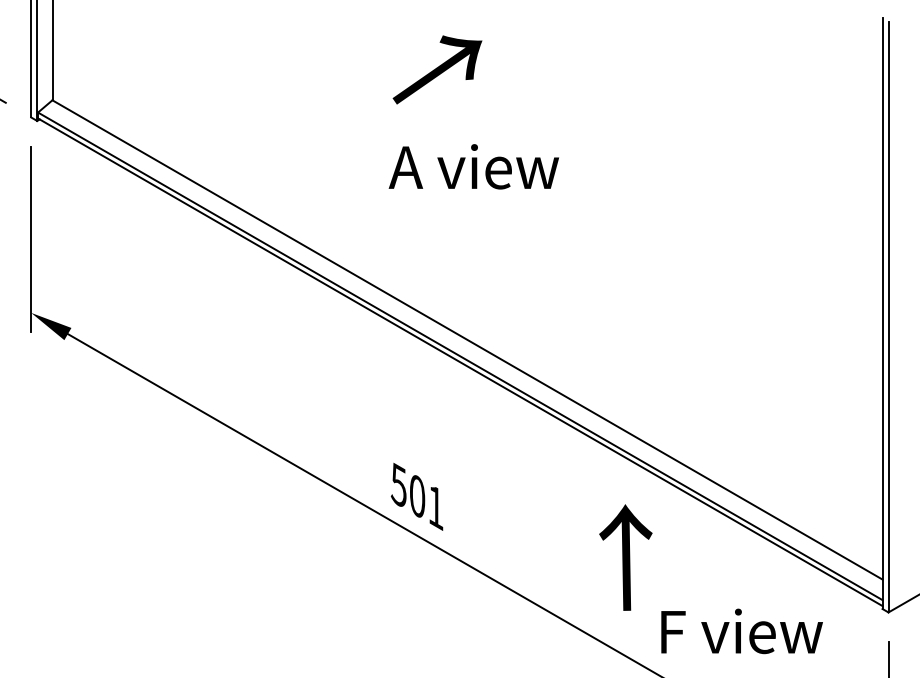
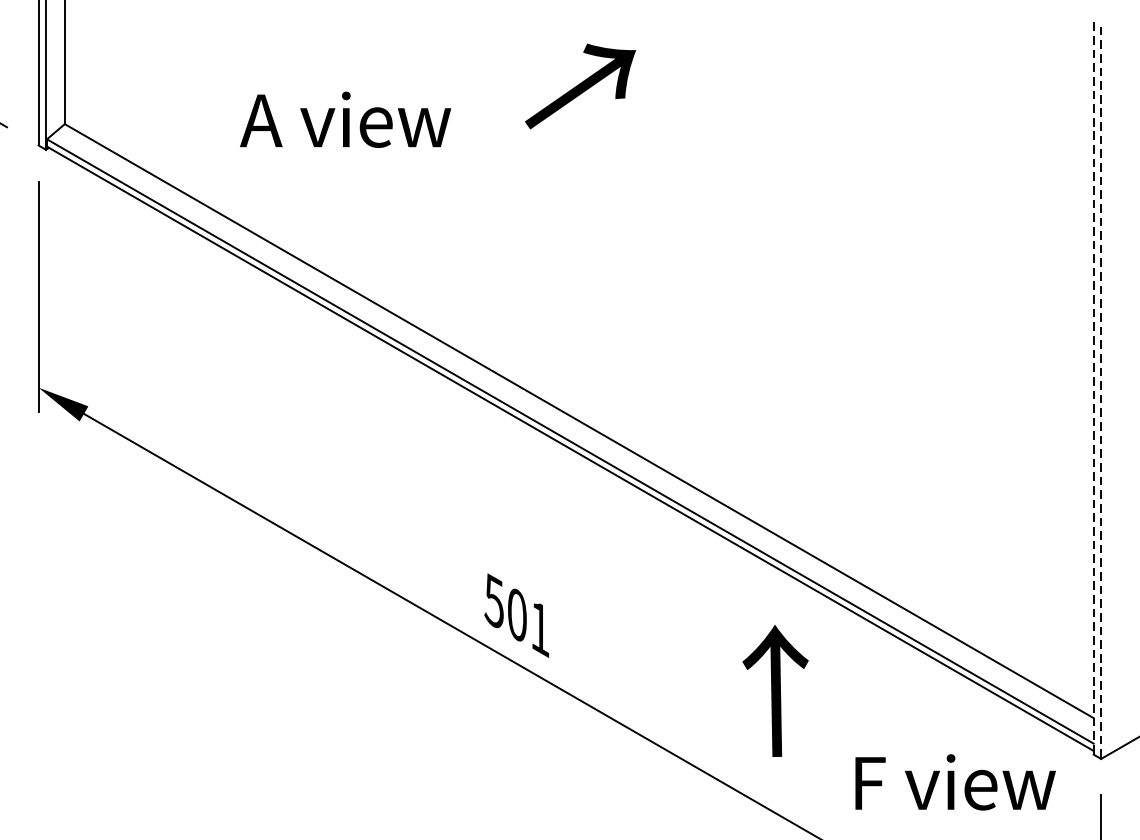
text: (437, 69) -> (580, 85), moved
text: (473, 166) -> (345, 119), moved
line: (882, 314) -> (1093, 389), solid -> dashed
line: (888, 317) -> (1101, 393), solid -> dashed
text: (741, 631) -> (954, 782), moved

